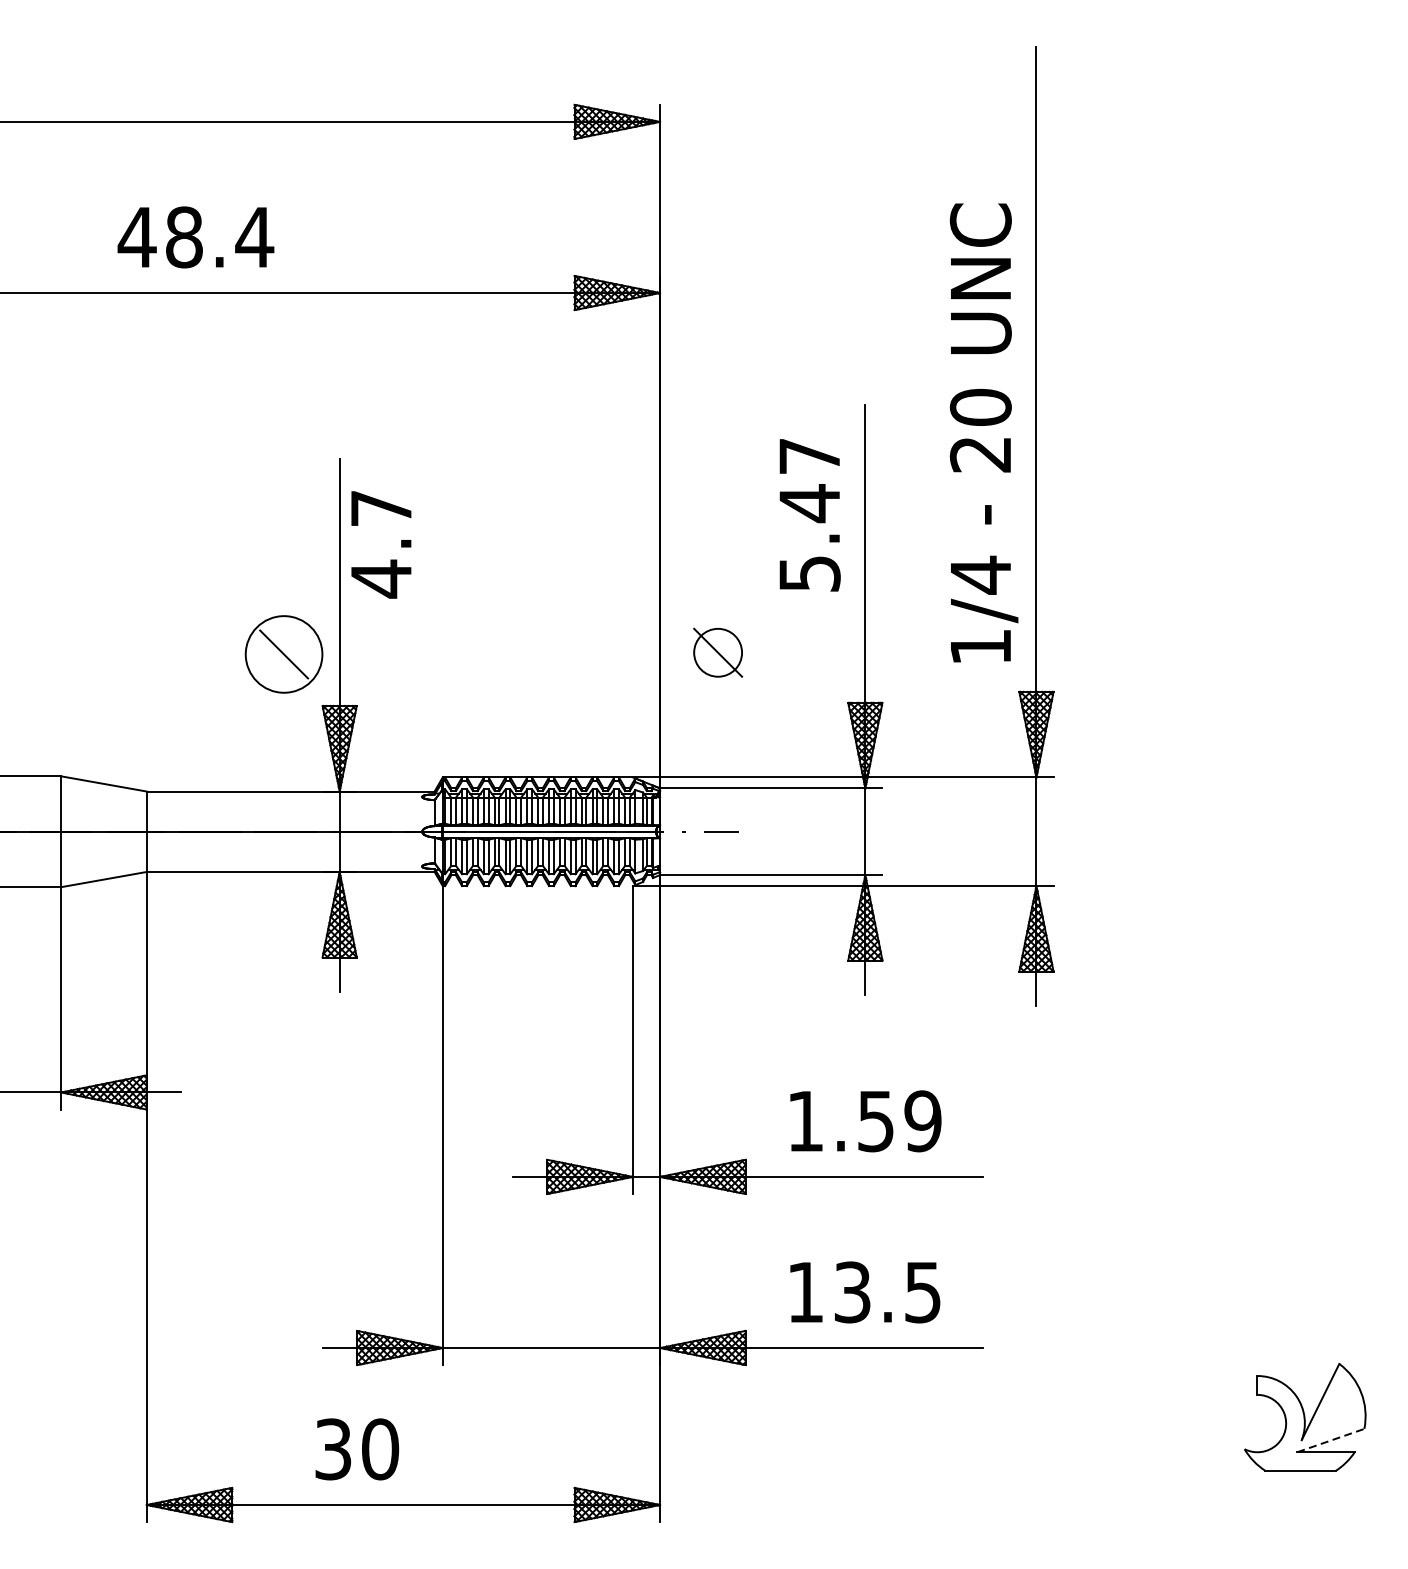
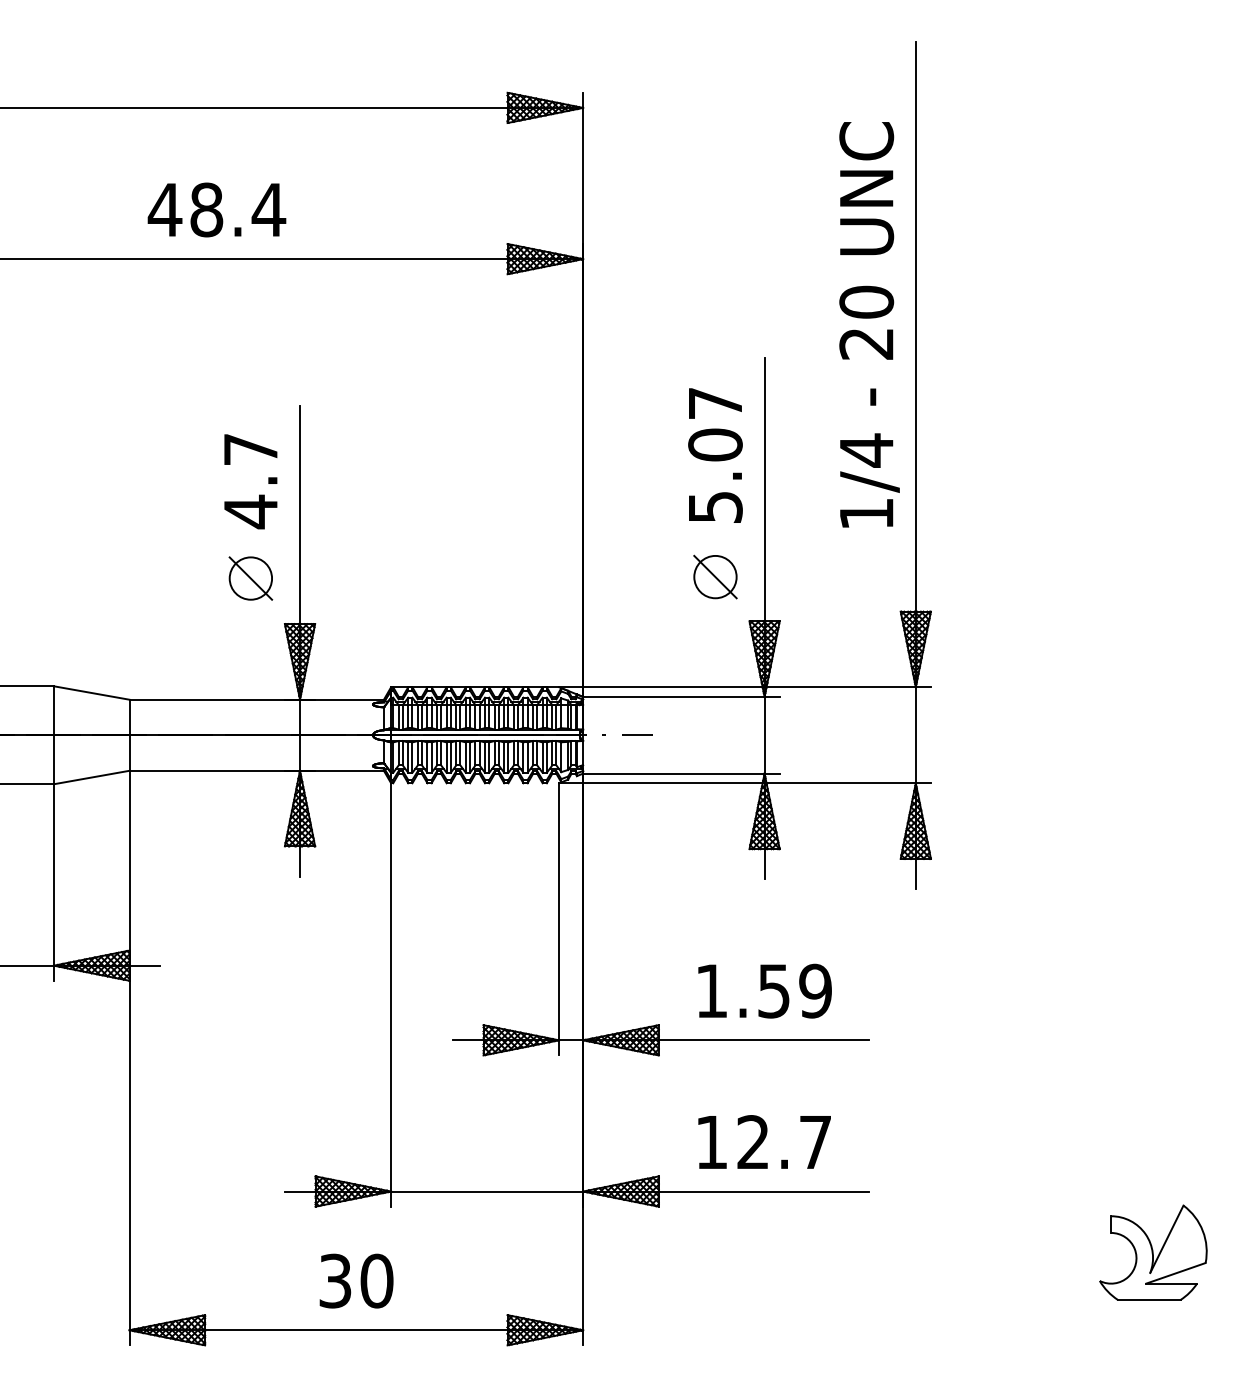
text: (195, 236) -> (216, 209), moved
text: (984, 432) -> (869, 324), moved
text: (809, 502) -> (715, 444), 5.47 -> 5.07
text: (380, 544) -> (250, 481), moved
part: (718, 652) -> (715, 576), moved
circle: (283, 654) -> (250, 578), size x0.62
text: (886, 1292) -> (783, 1142), 13.5 -> 12.7
line: (1331, 1440) -> (1176, 1273), dashed -> solid
text: (357, 1448) -> (356, 1280), moved

